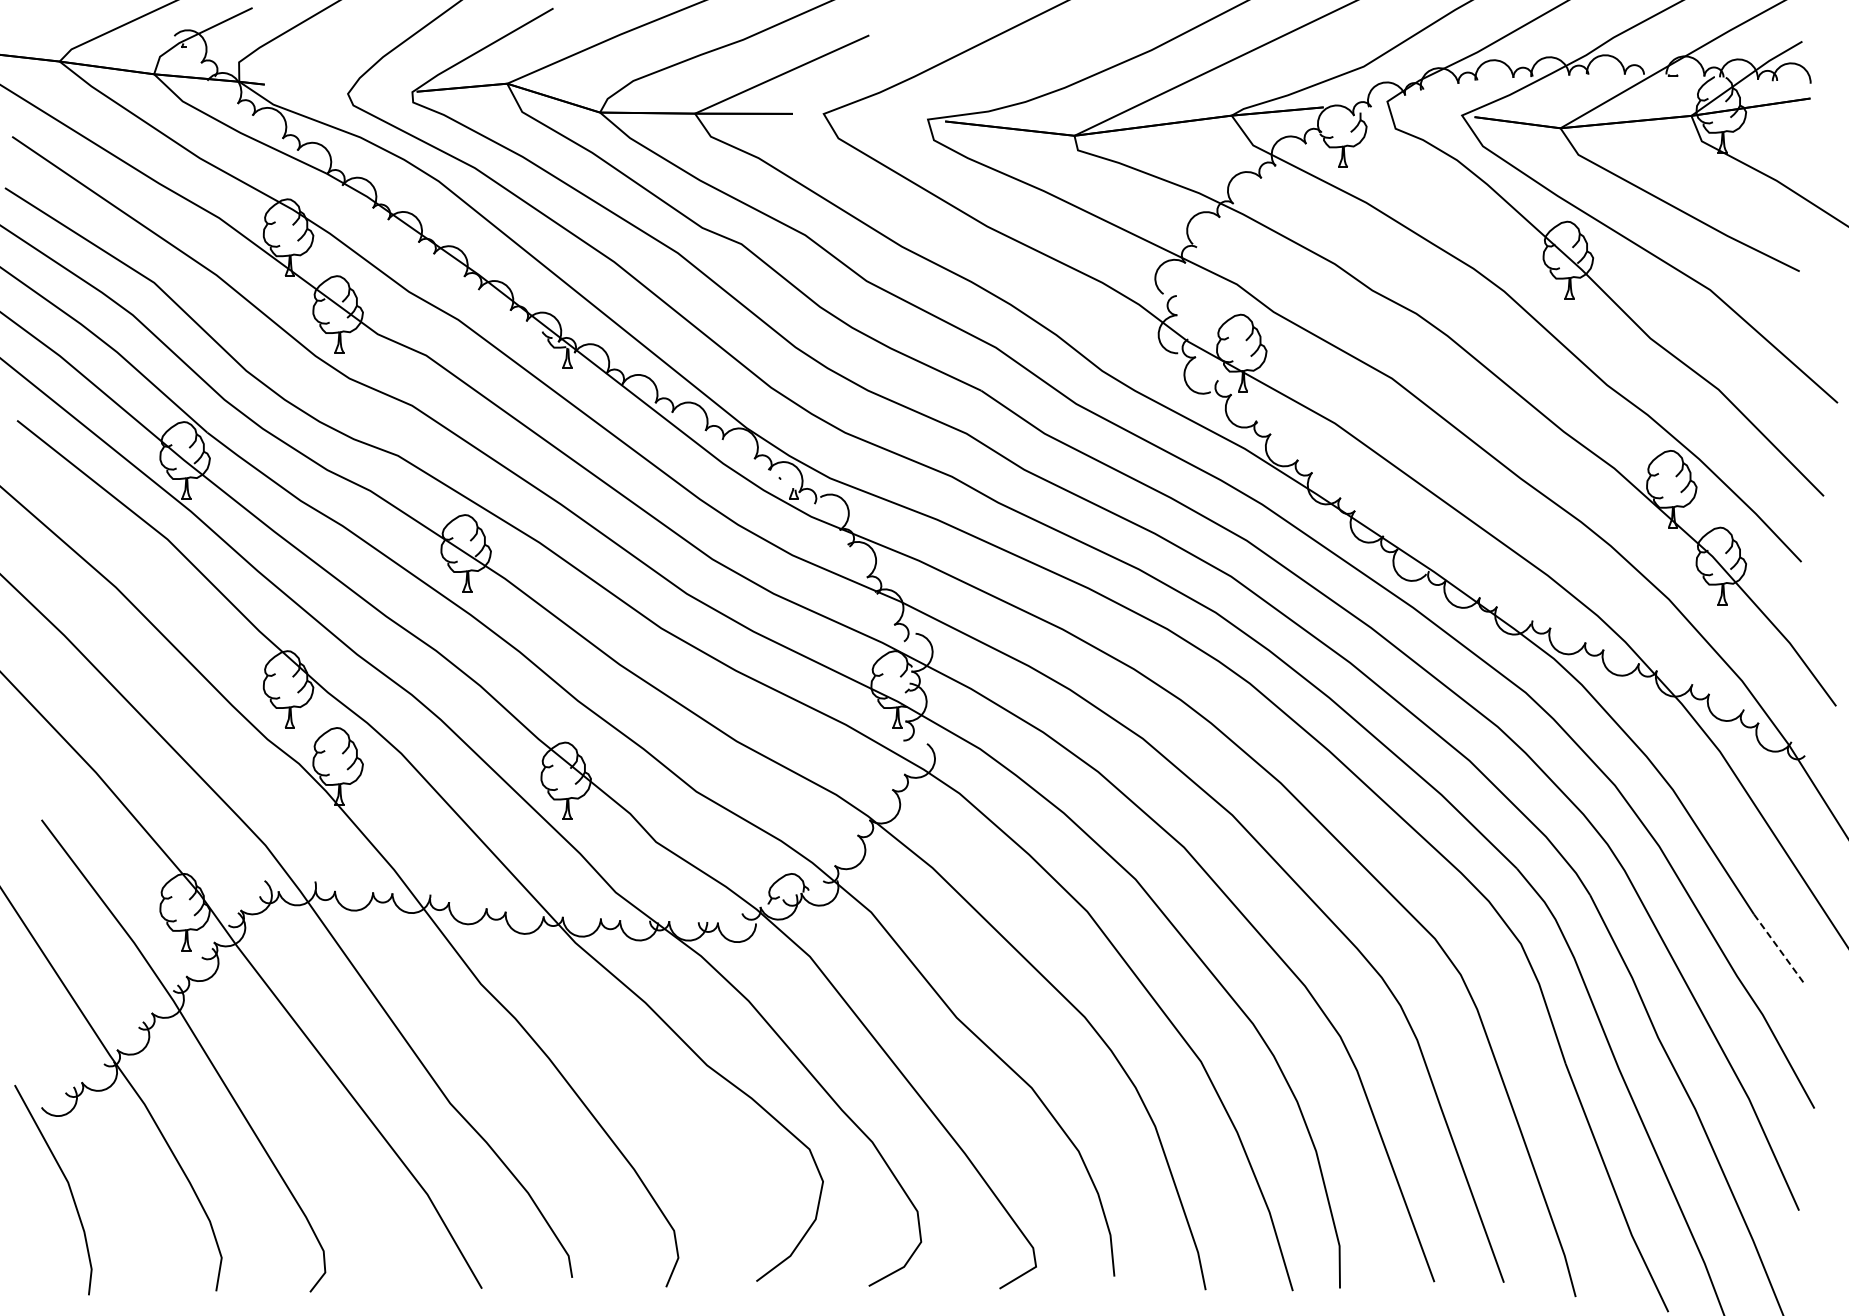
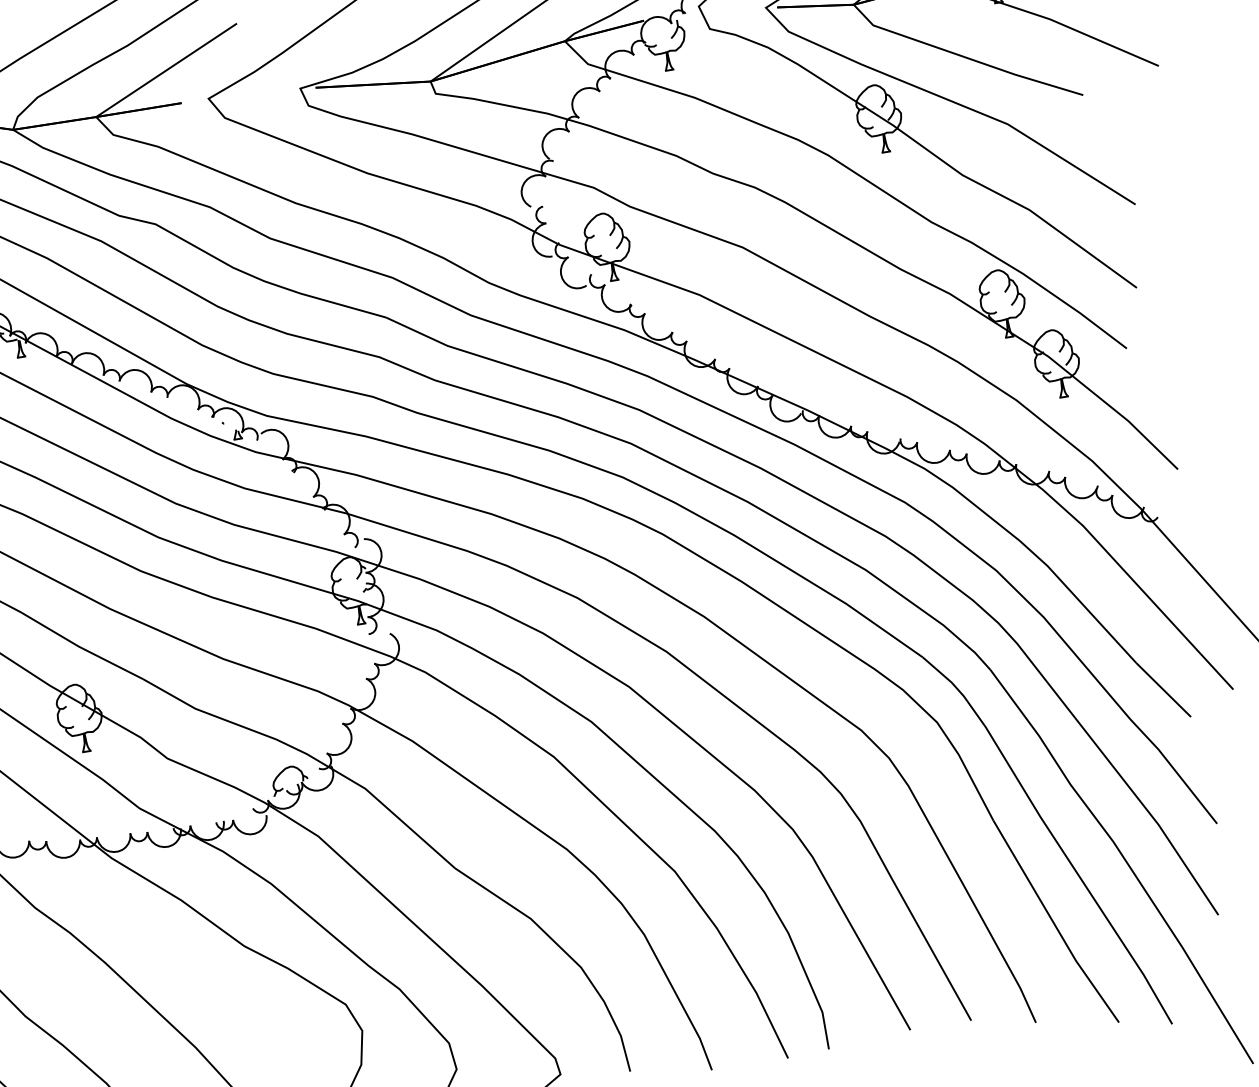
line: (1779, 949) -> (1163, 689), dashed -> solid

